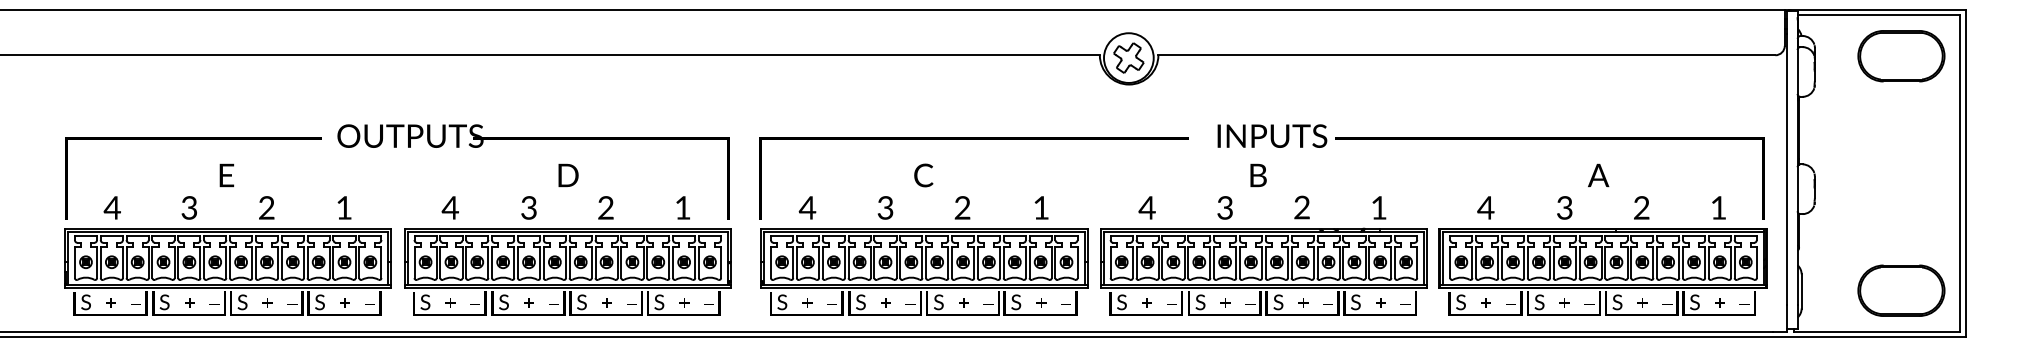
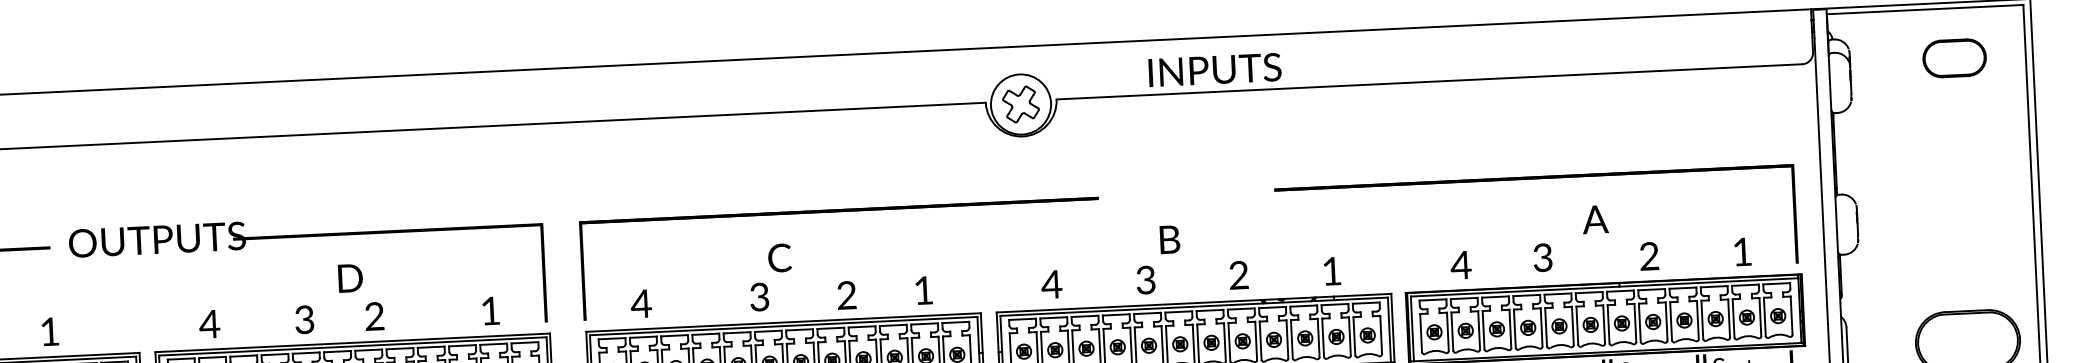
part: (1901, 56) -> (1954, 58), size x0.6
text: (1272, 135) -> (1215, 69), moved
text: (1258, 175) -> (1169, 239), moved
text: (344, 207) -> (50, 331), moved
text: (605, 207) -> (374, 315), moved
text: (885, 207) -> (759, 296), moved
text: (962, 207) -> (846, 294), moved
text: (1564, 207) -> (1542, 257), moved

